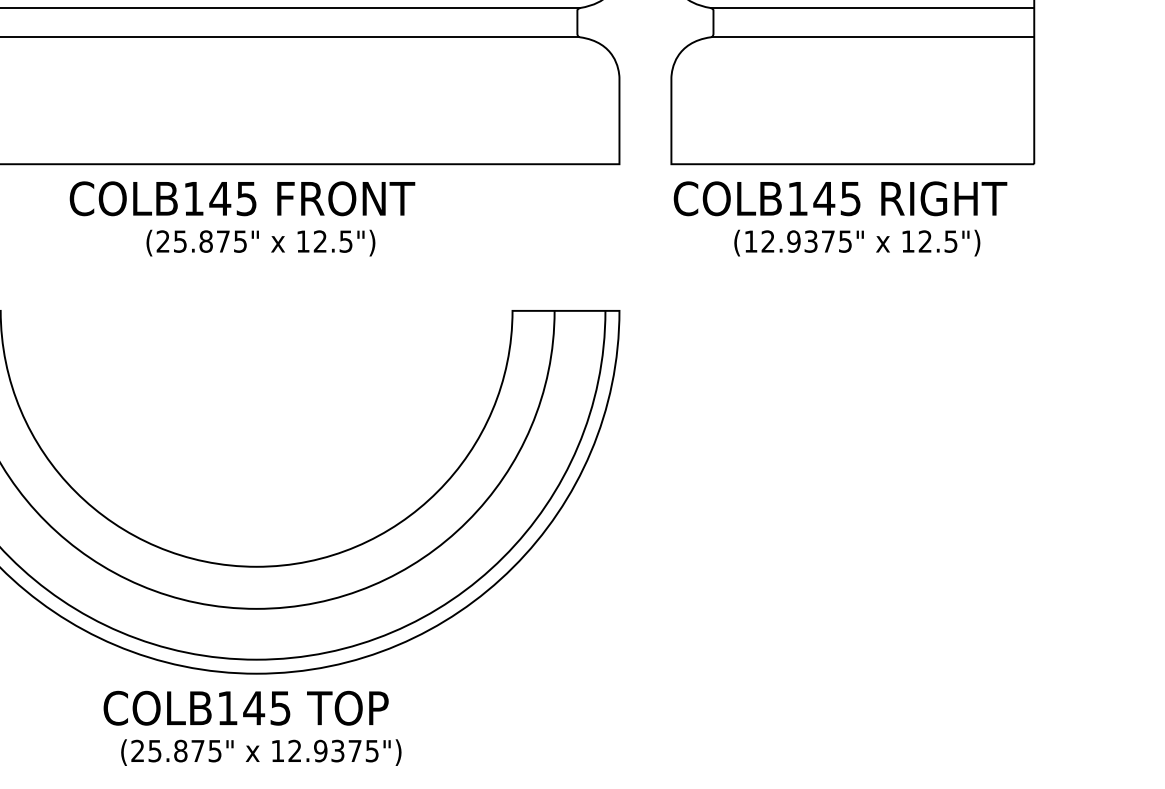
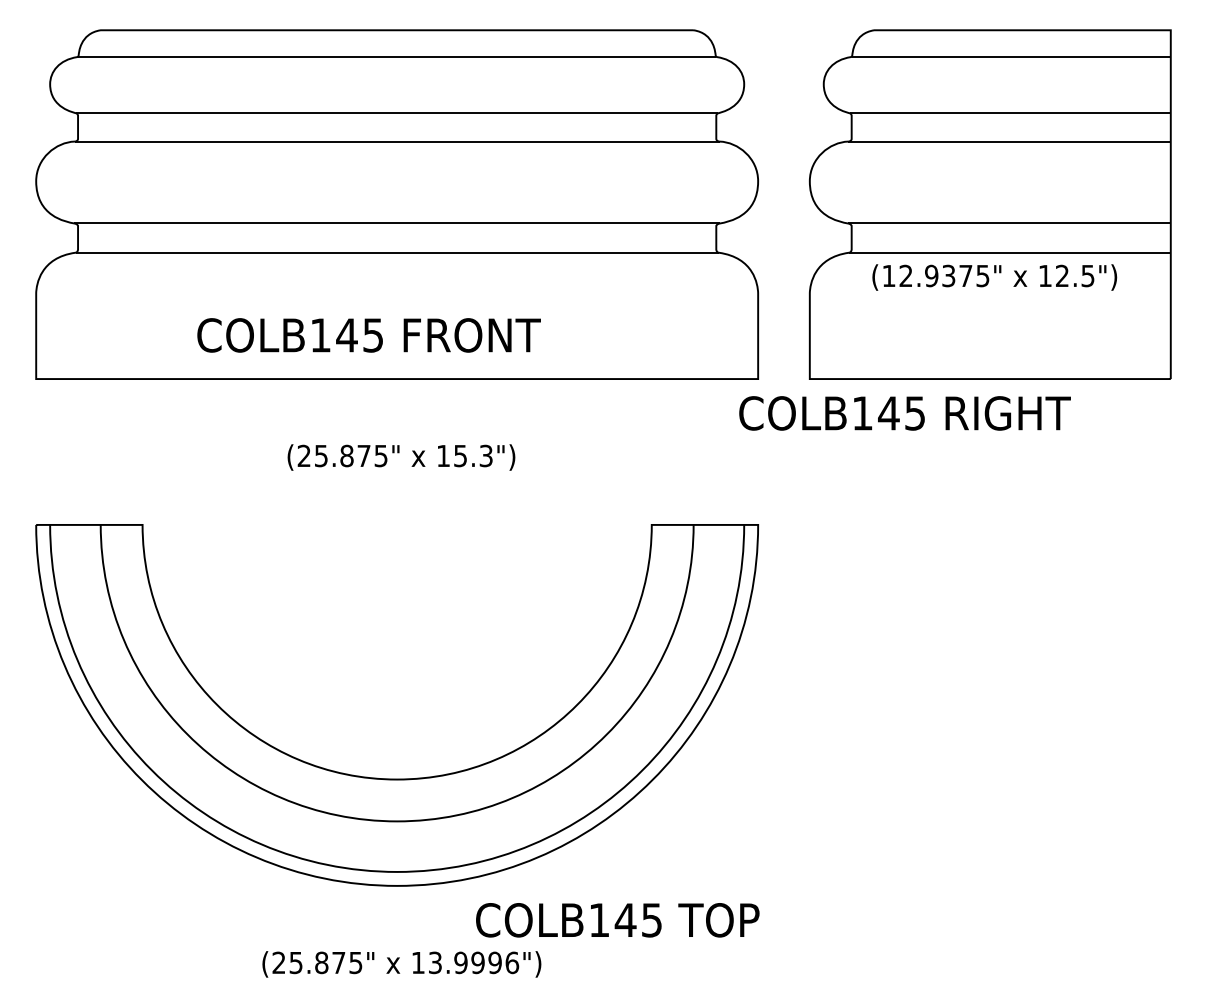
text: (241, 198) -> (368, 335), moved
text: (839, 198) -> (904, 413), moved
text: (333, 241) -> (473, 455), 12.5") -> 15.3")
text: (857, 243) -> (994, 277), moved
text: (245, 708) -> (617, 920), moved
text: (334, 750) -> (474, 962), 12.9375") -> 13.9996")

